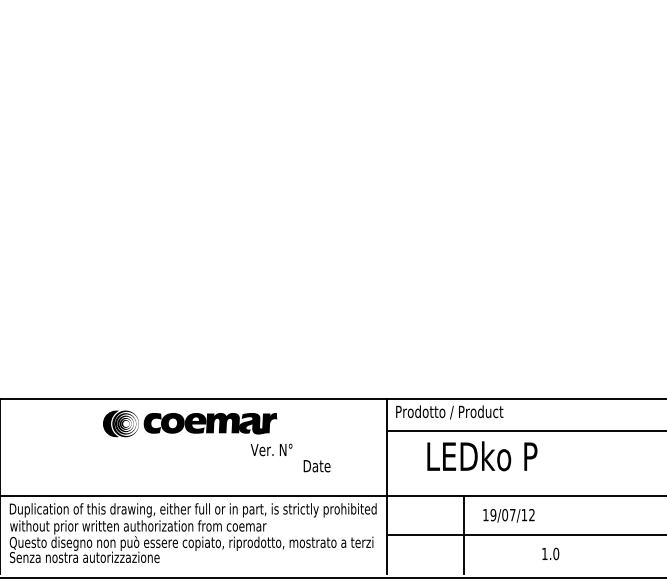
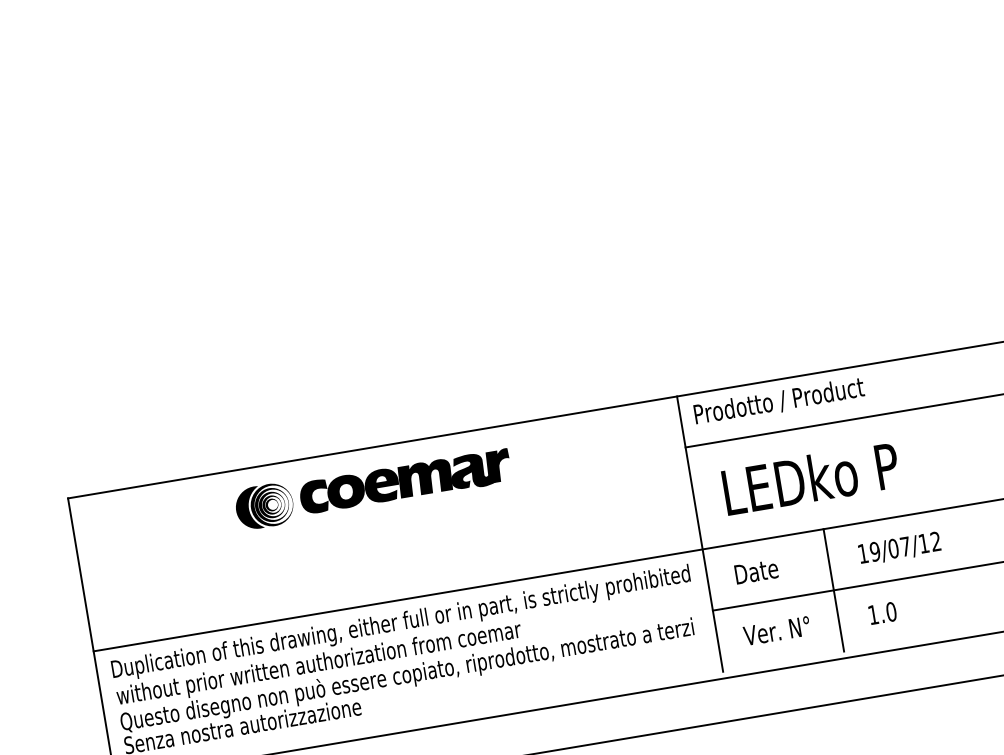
text: (271, 449) -> (776, 630), moved
text: (482, 456) -> (811, 478), moved
text: (316, 466) -> (755, 572), moved
text: (550, 553) -> (882, 612), moved

